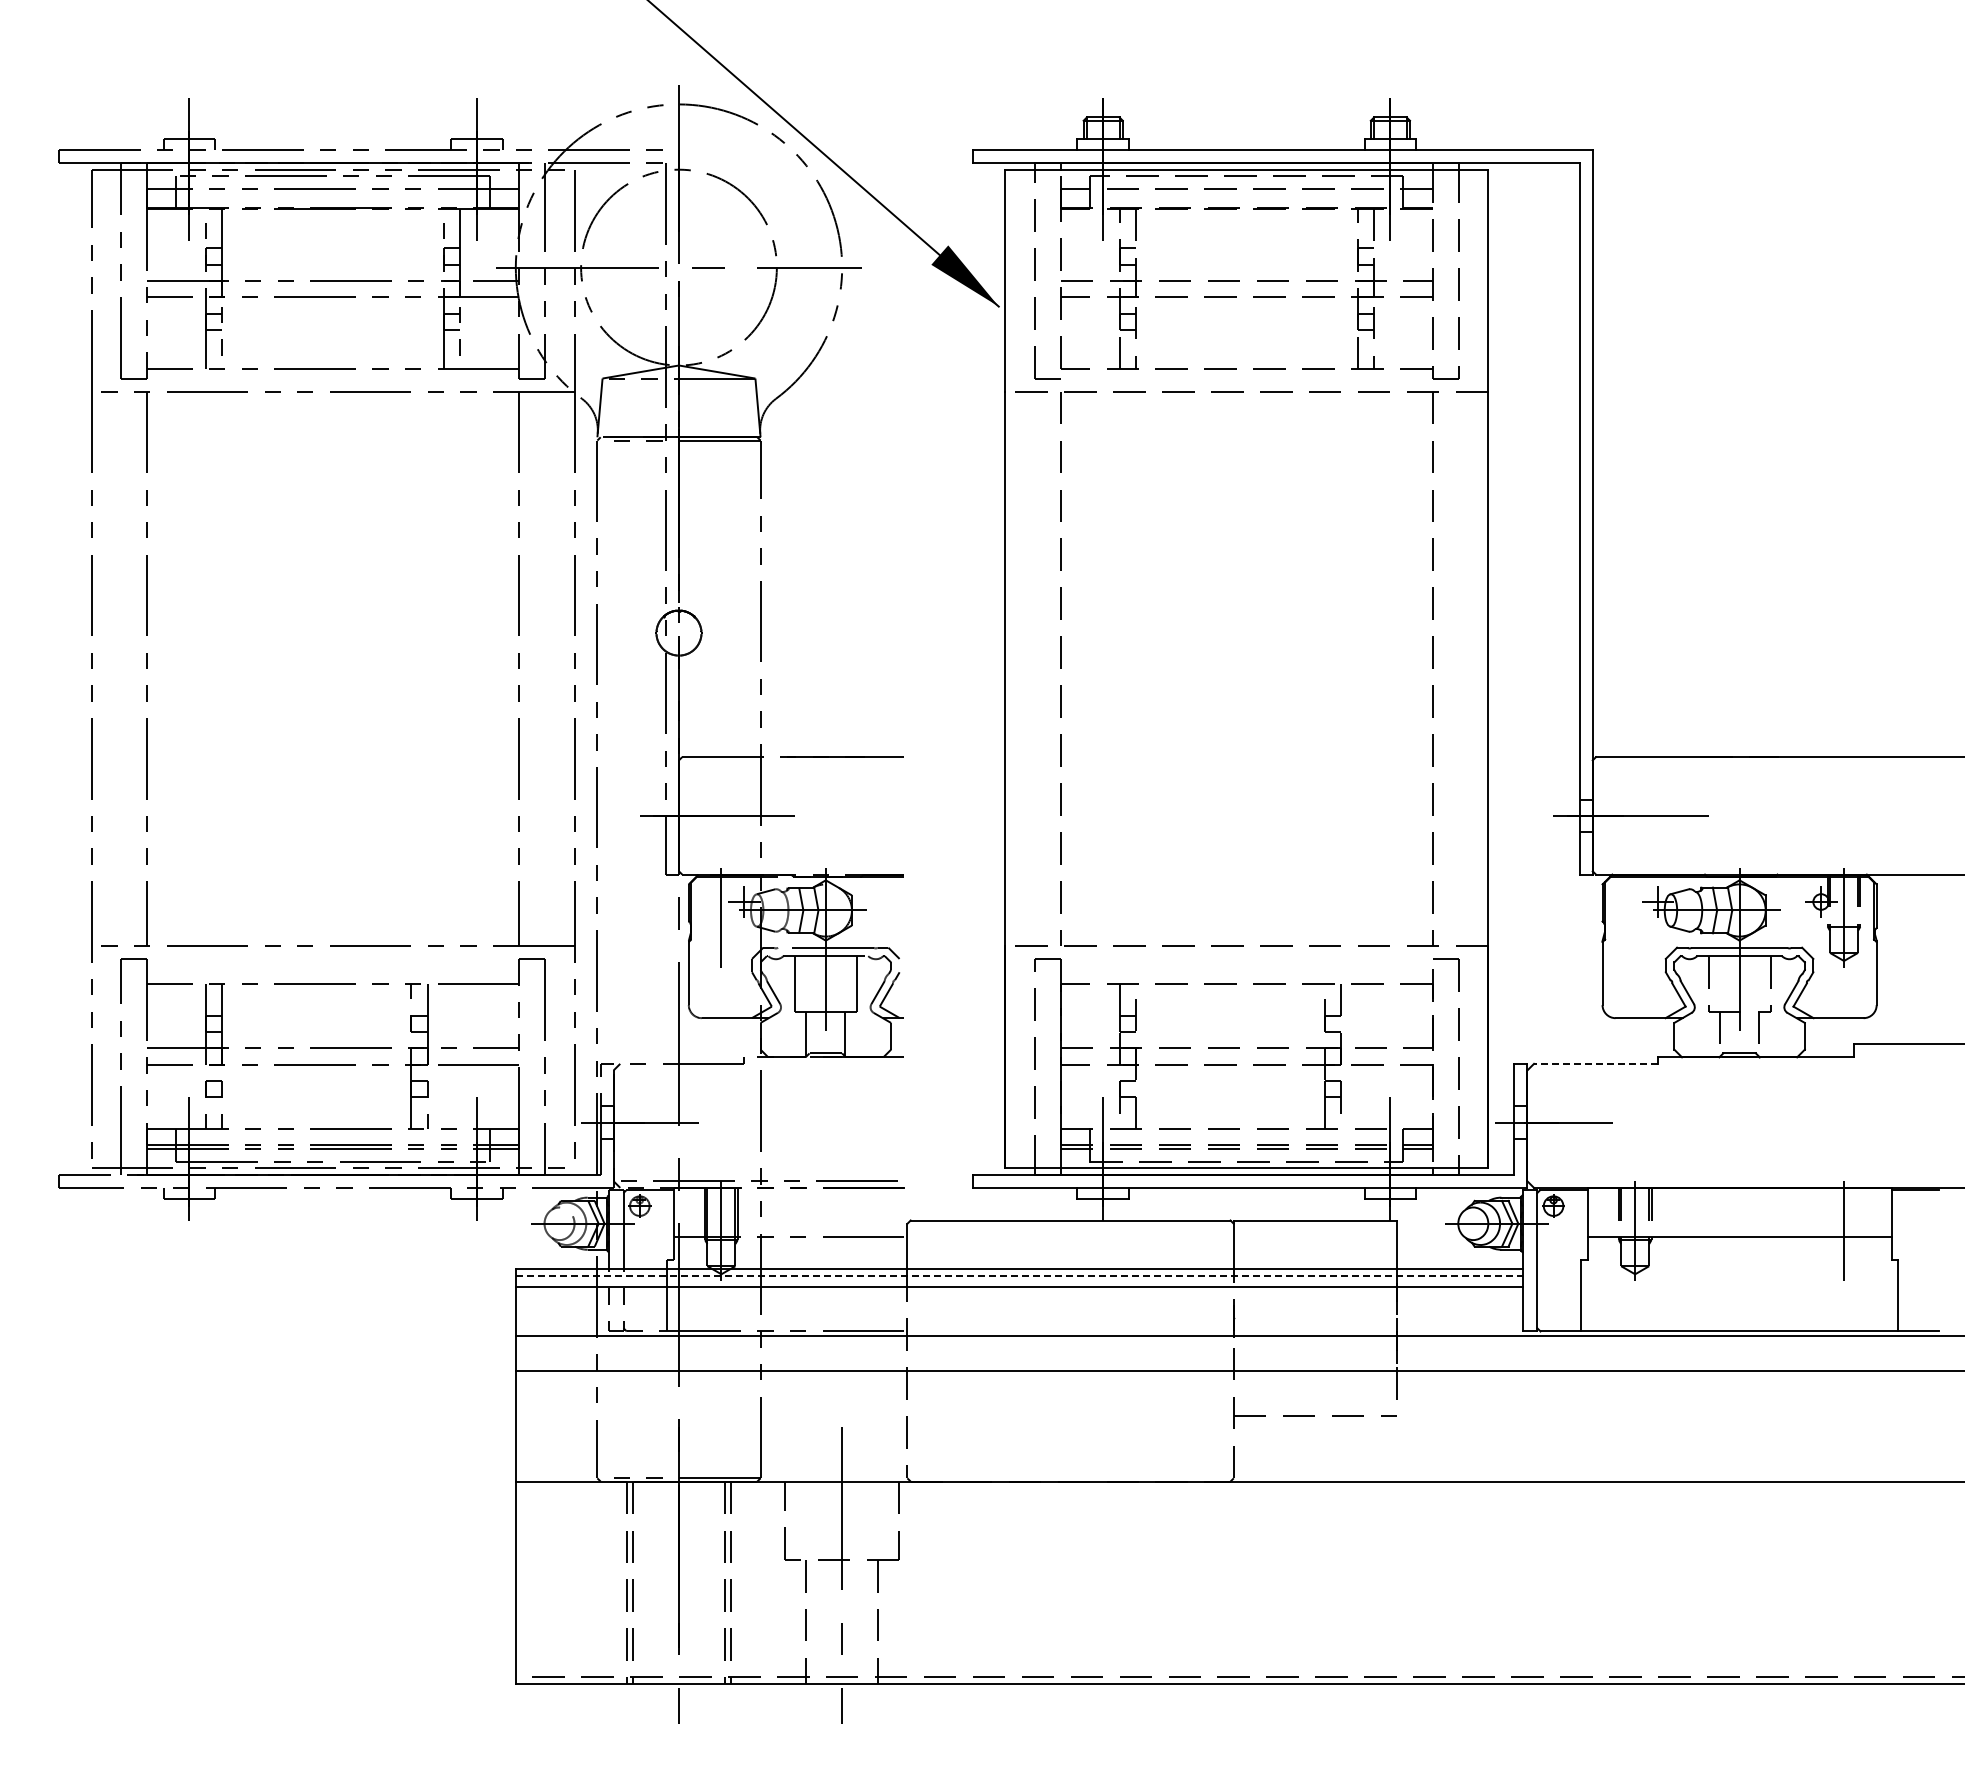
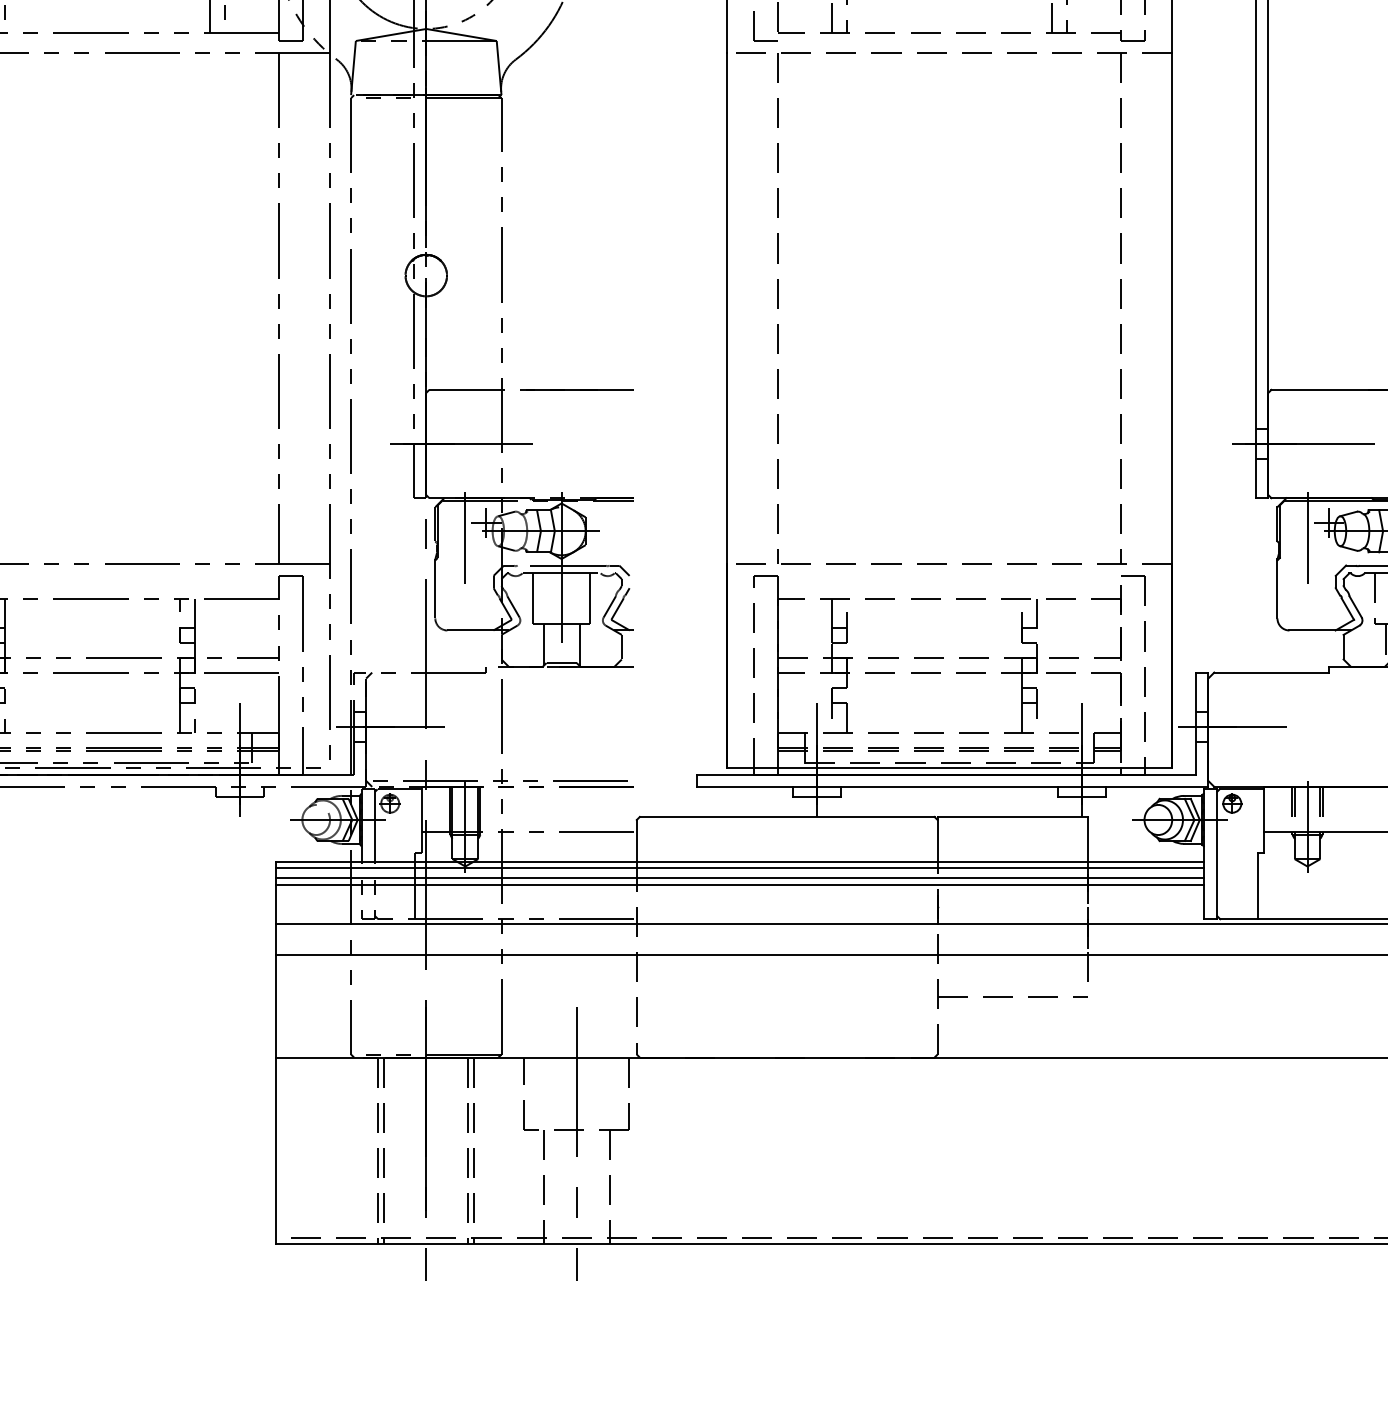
line: (1635, 917) -> (1307, 537), added
line: (1595, 1063) -> (1270, 672), dashed -> solid
line: (1019, 1275) -> (740, 867), dashed -> solid
line: (1018, 1294) -> (739, 885), added

